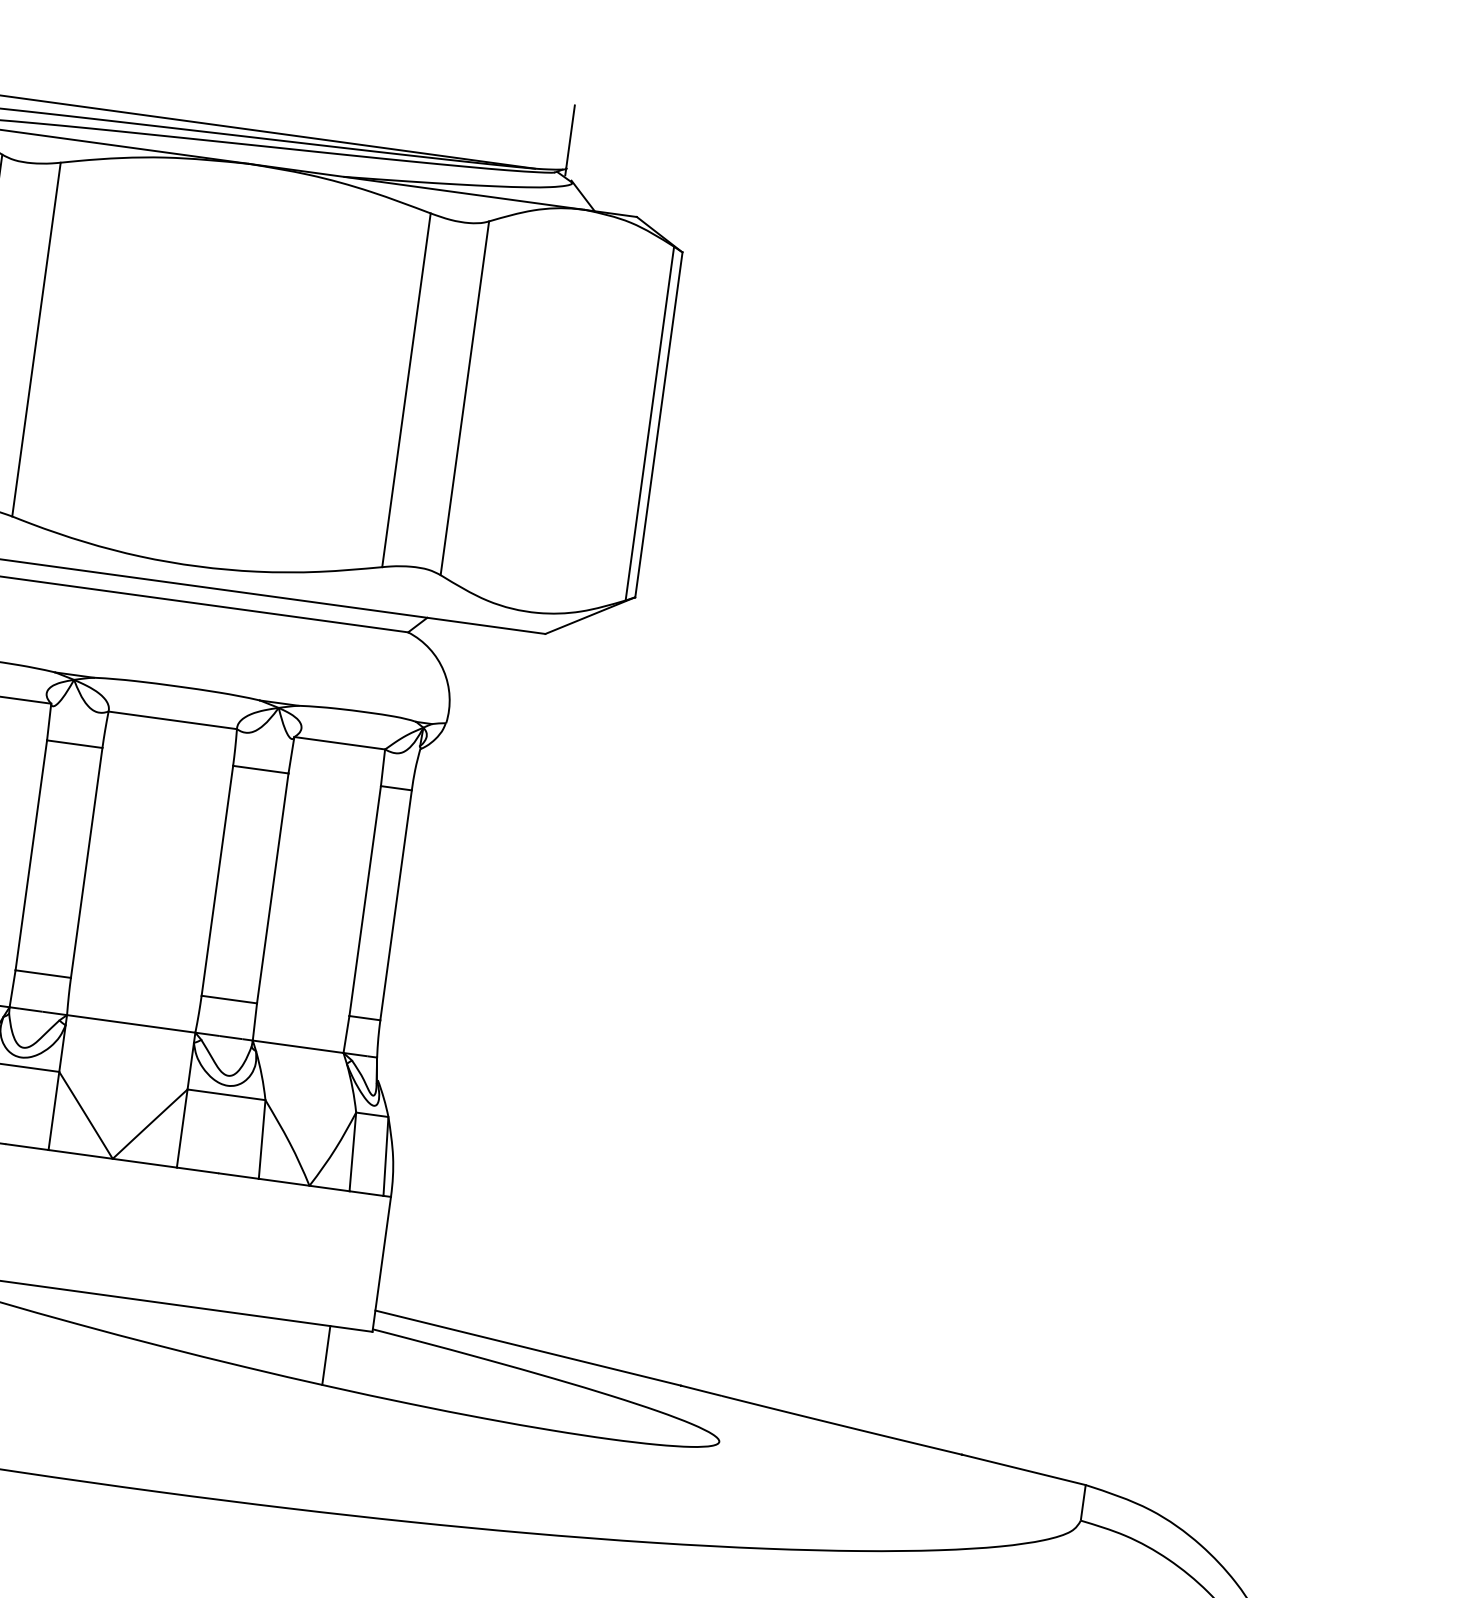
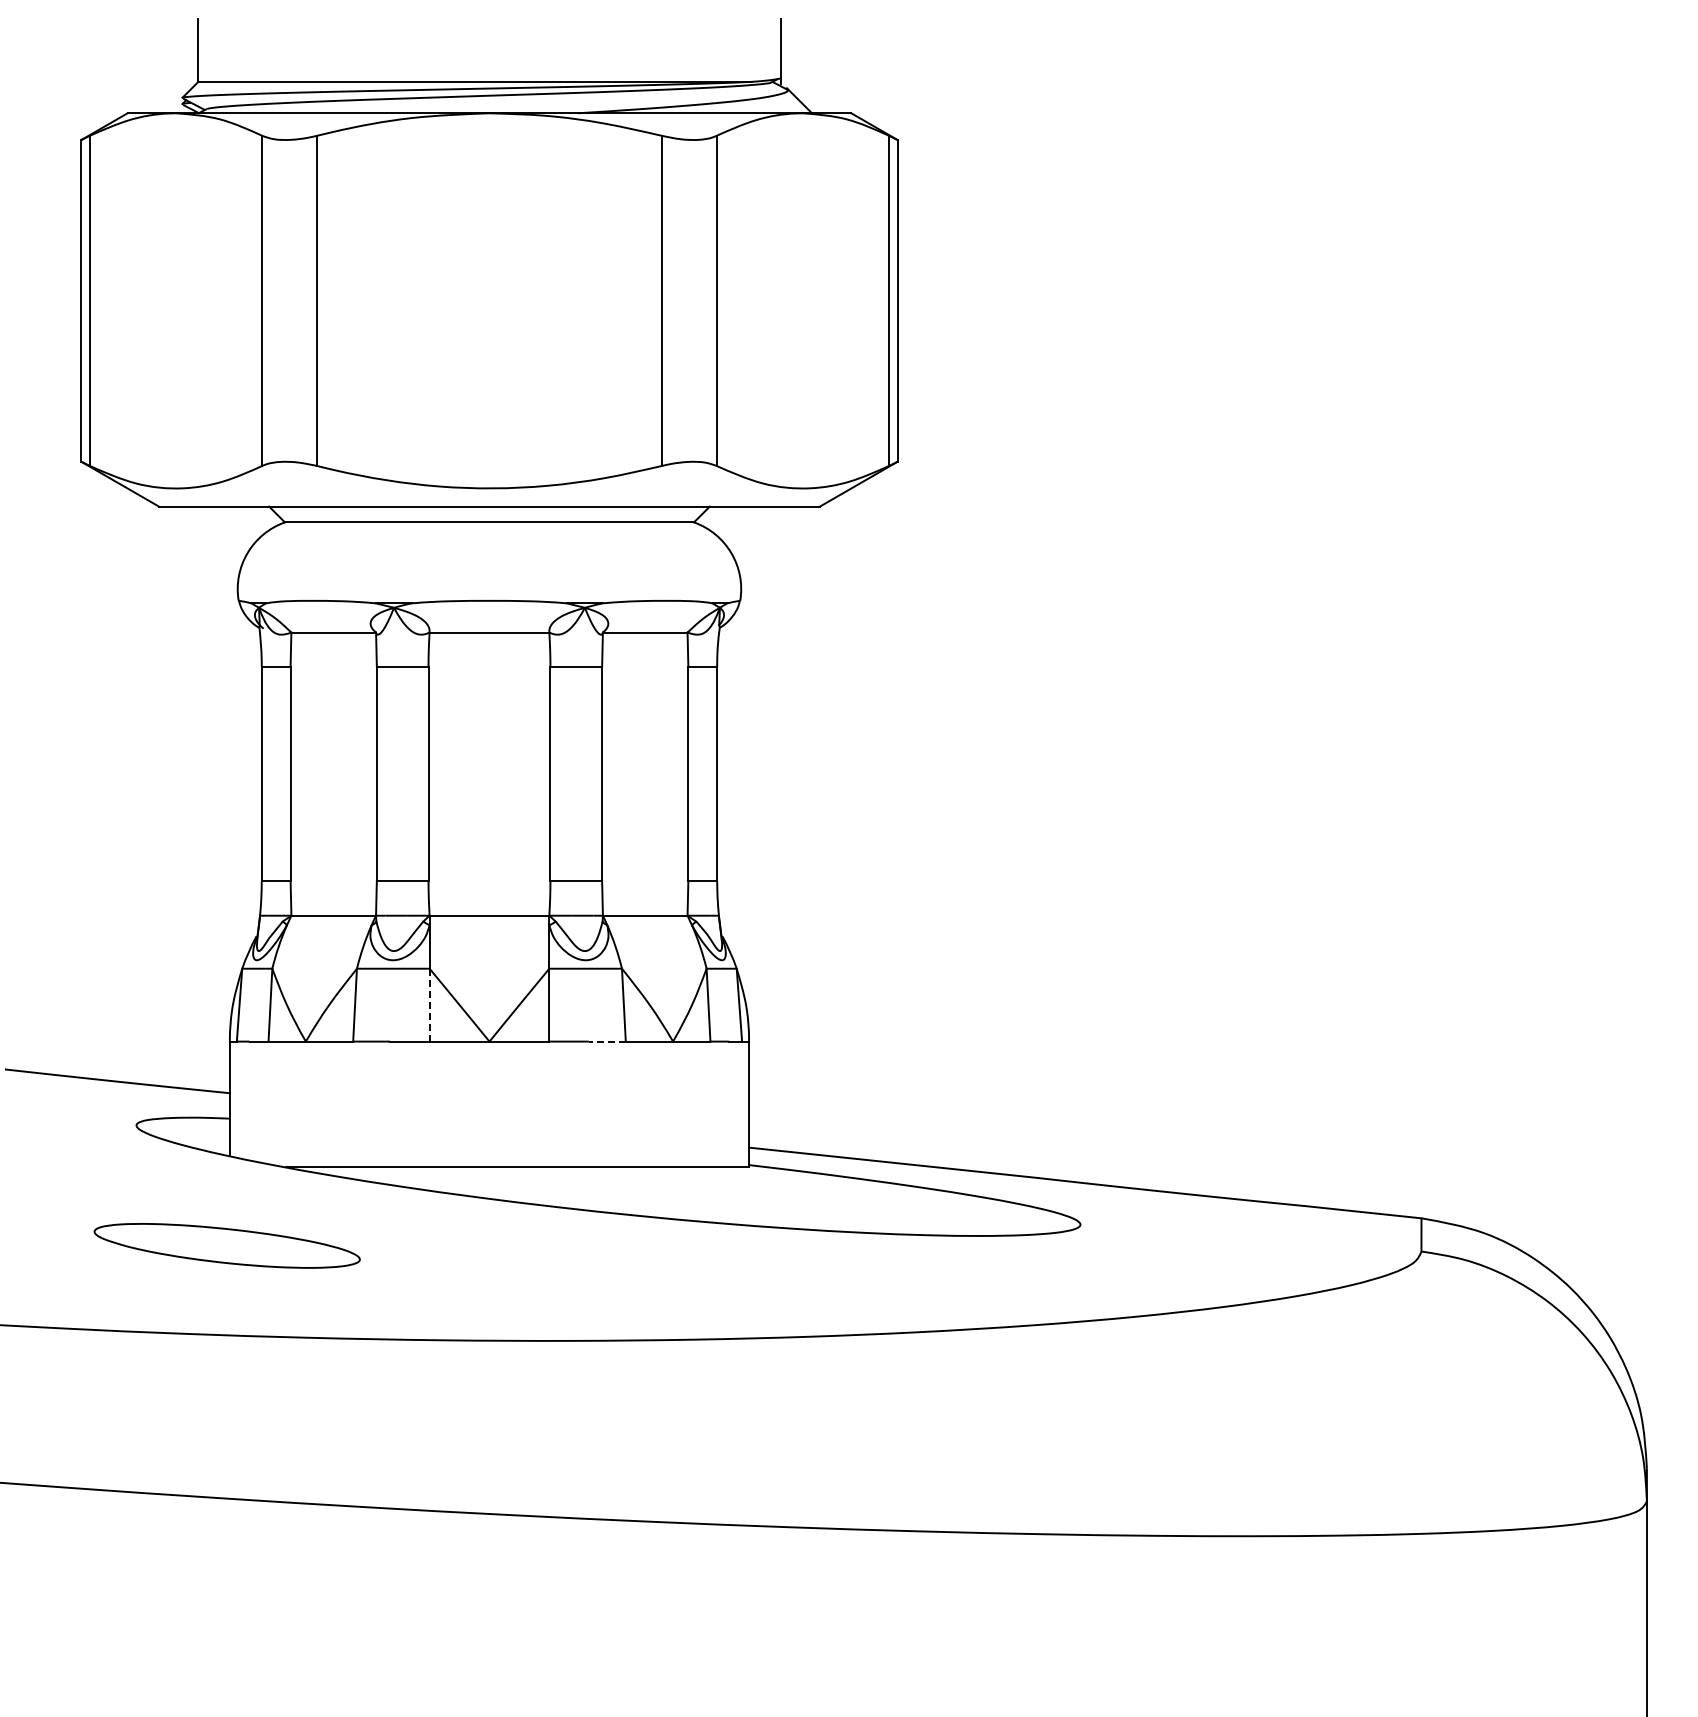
line: (53, 1110) -> (429, 1004), solid -> dashed
line: (238, 1175) -> (606, 1041), solid -> dashed
line: (326, 1355) -> (709, 1194), removed

